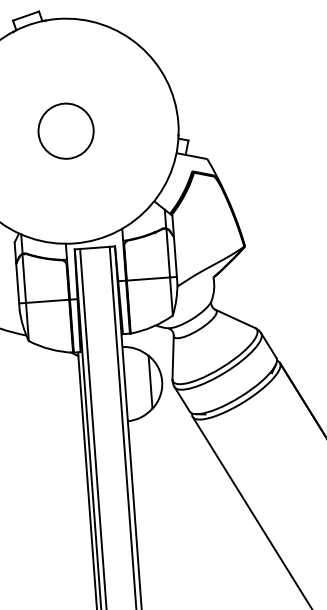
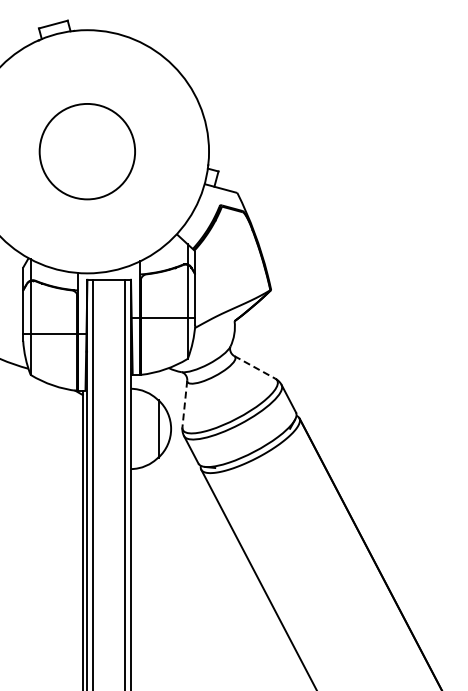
circle: (66, 130) -> (87, 151), size x1.6
line: (235, 318) -> (255, 367), solid -> dashed
line: (172, 357) -> (184, 404), solid -> dashed

